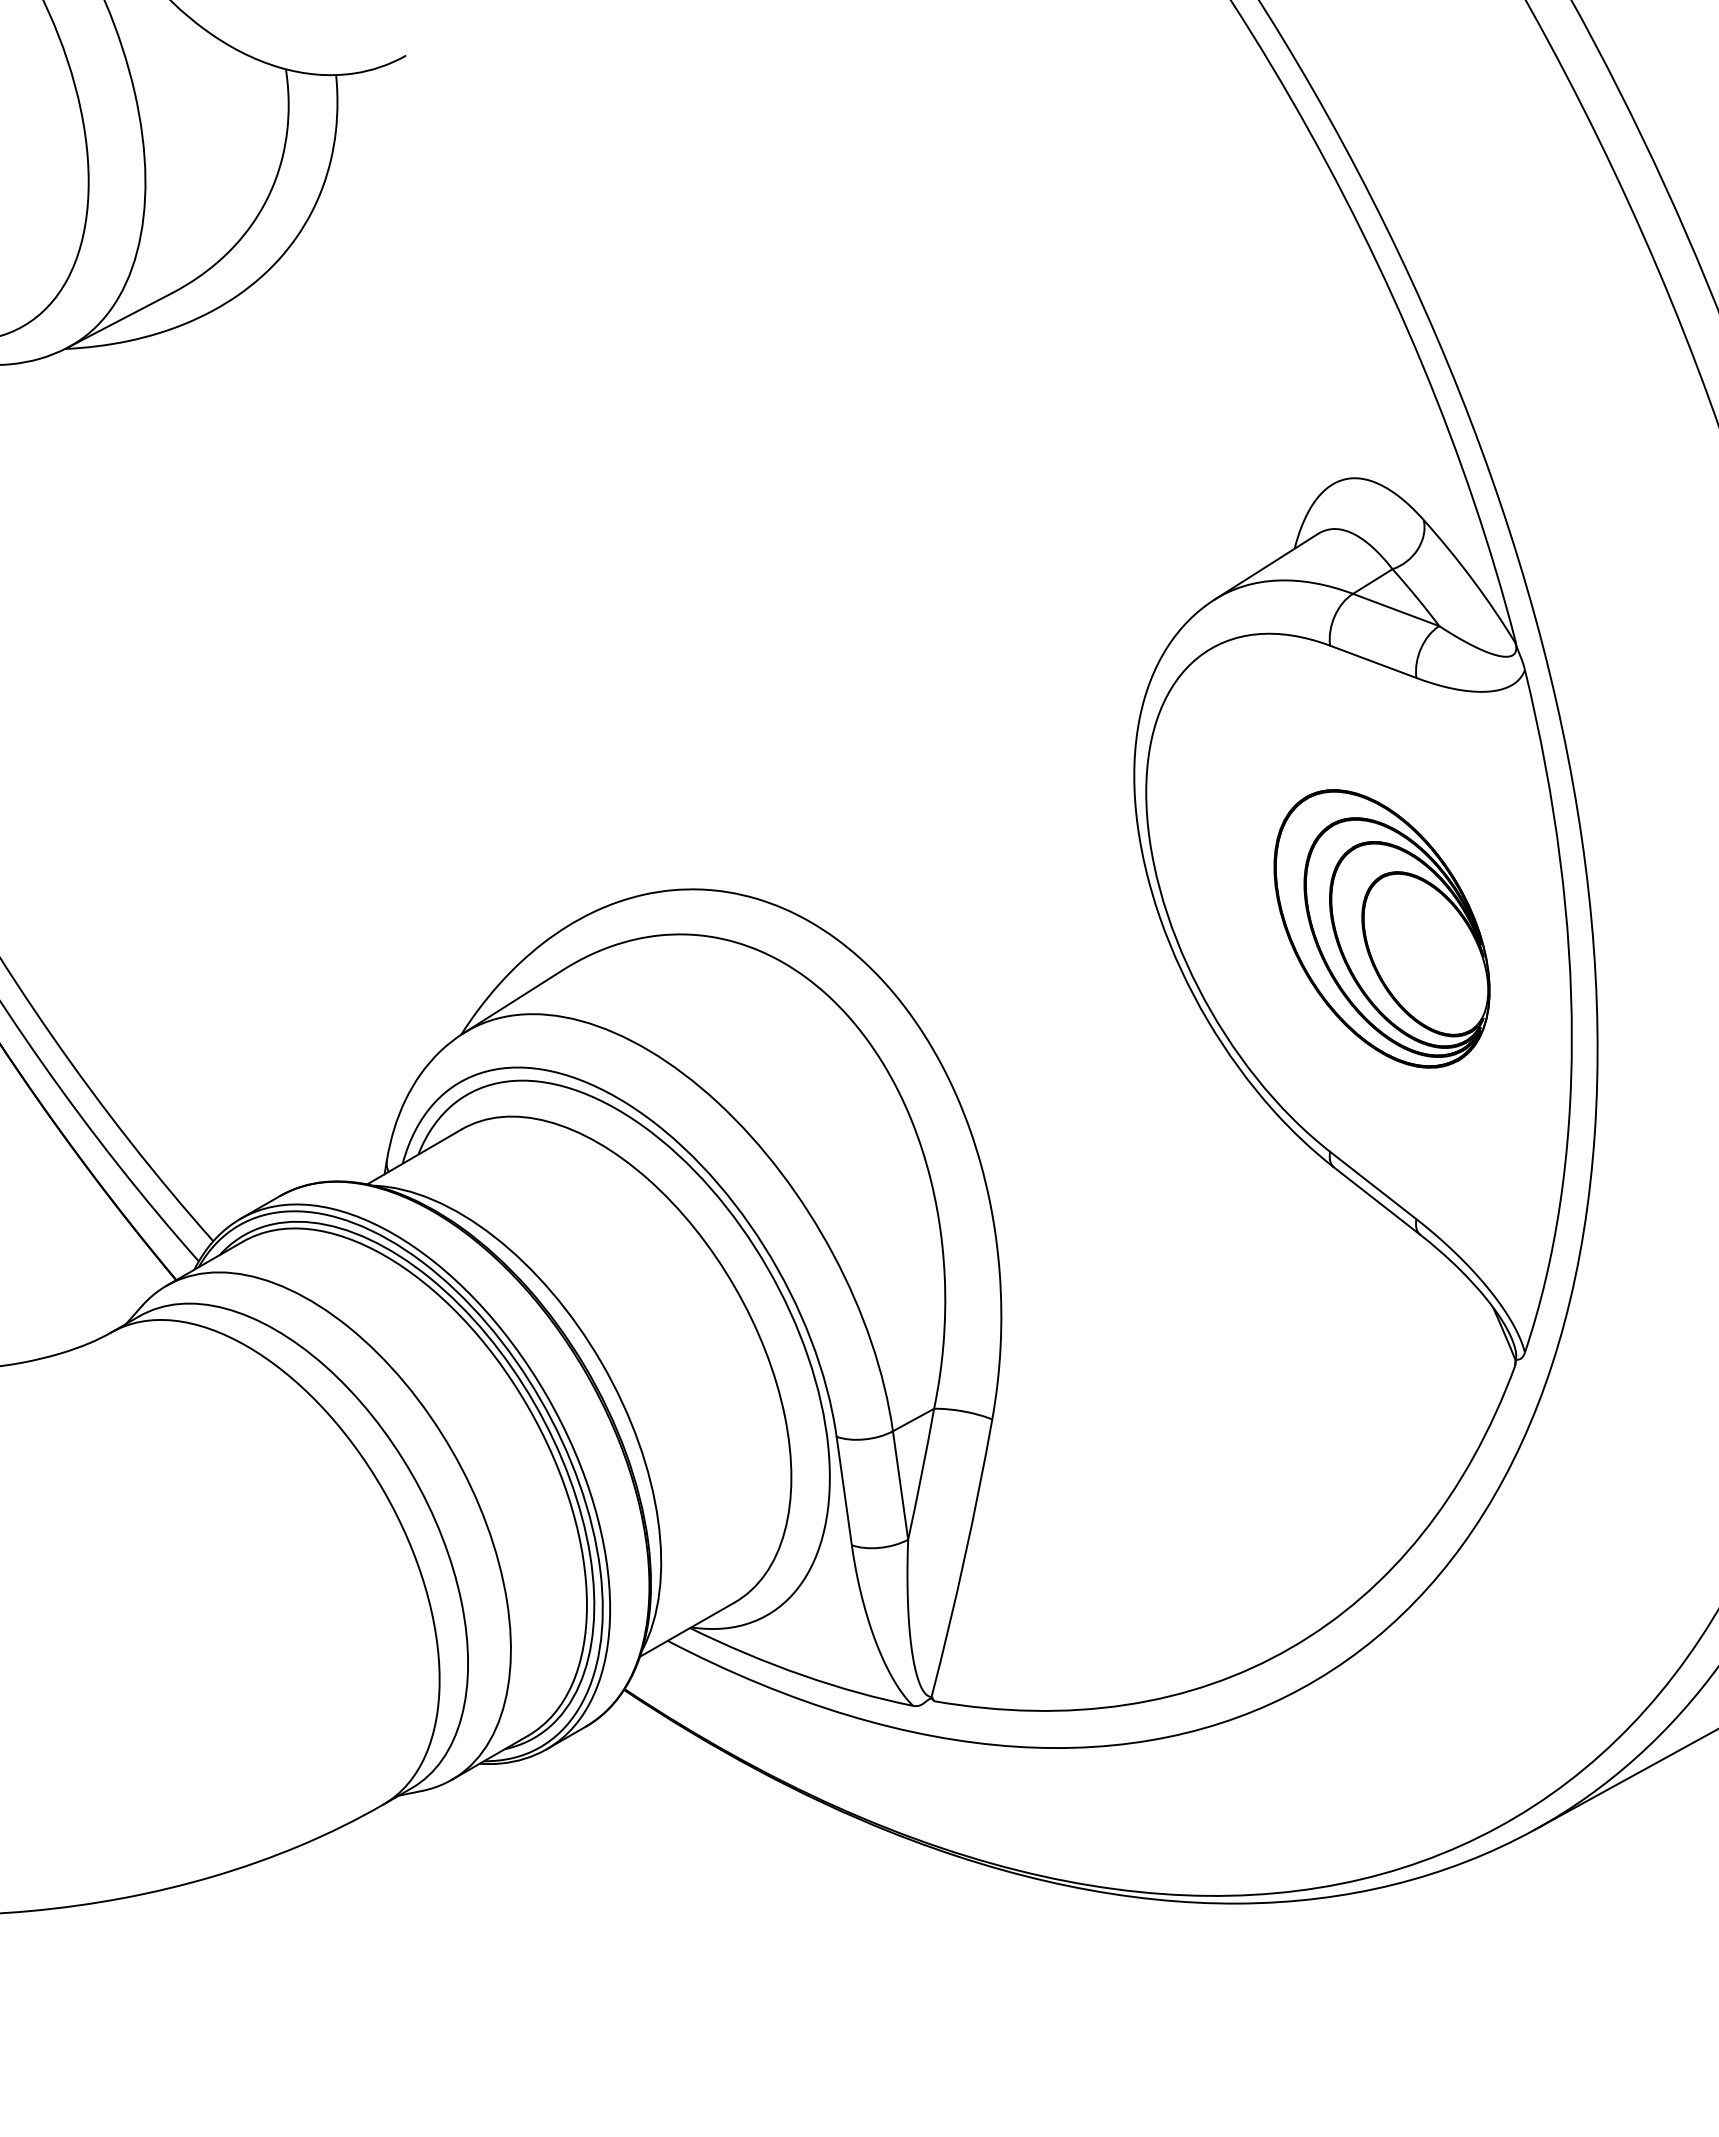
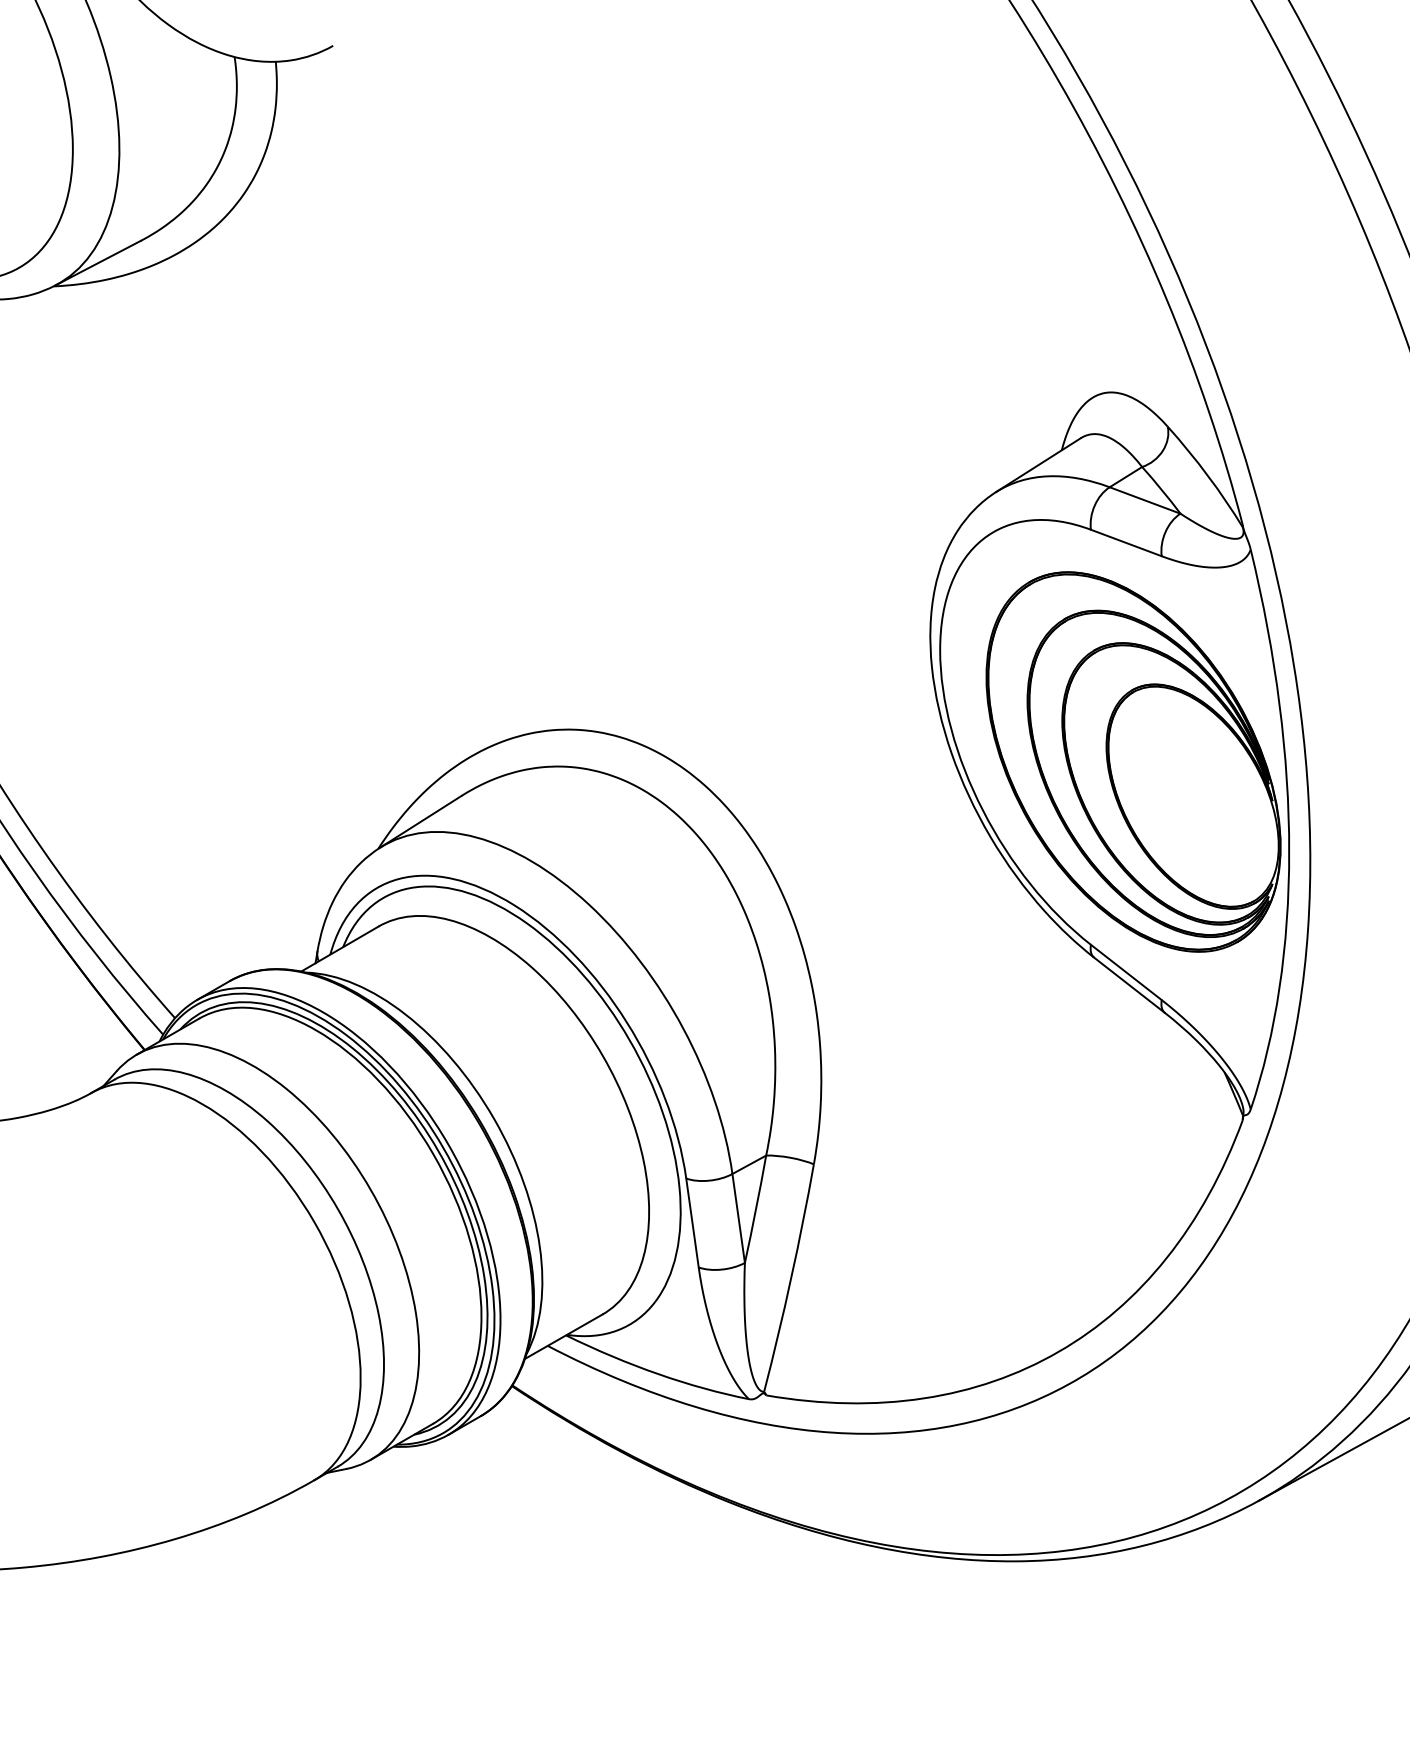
part: (1381, 928) -> (1133, 761), size x1.67

